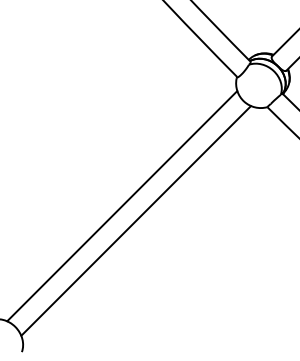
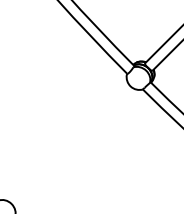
line: (122, 206) -> (67, 141), removed
line: (136, 220) -> (74, 148), removed

